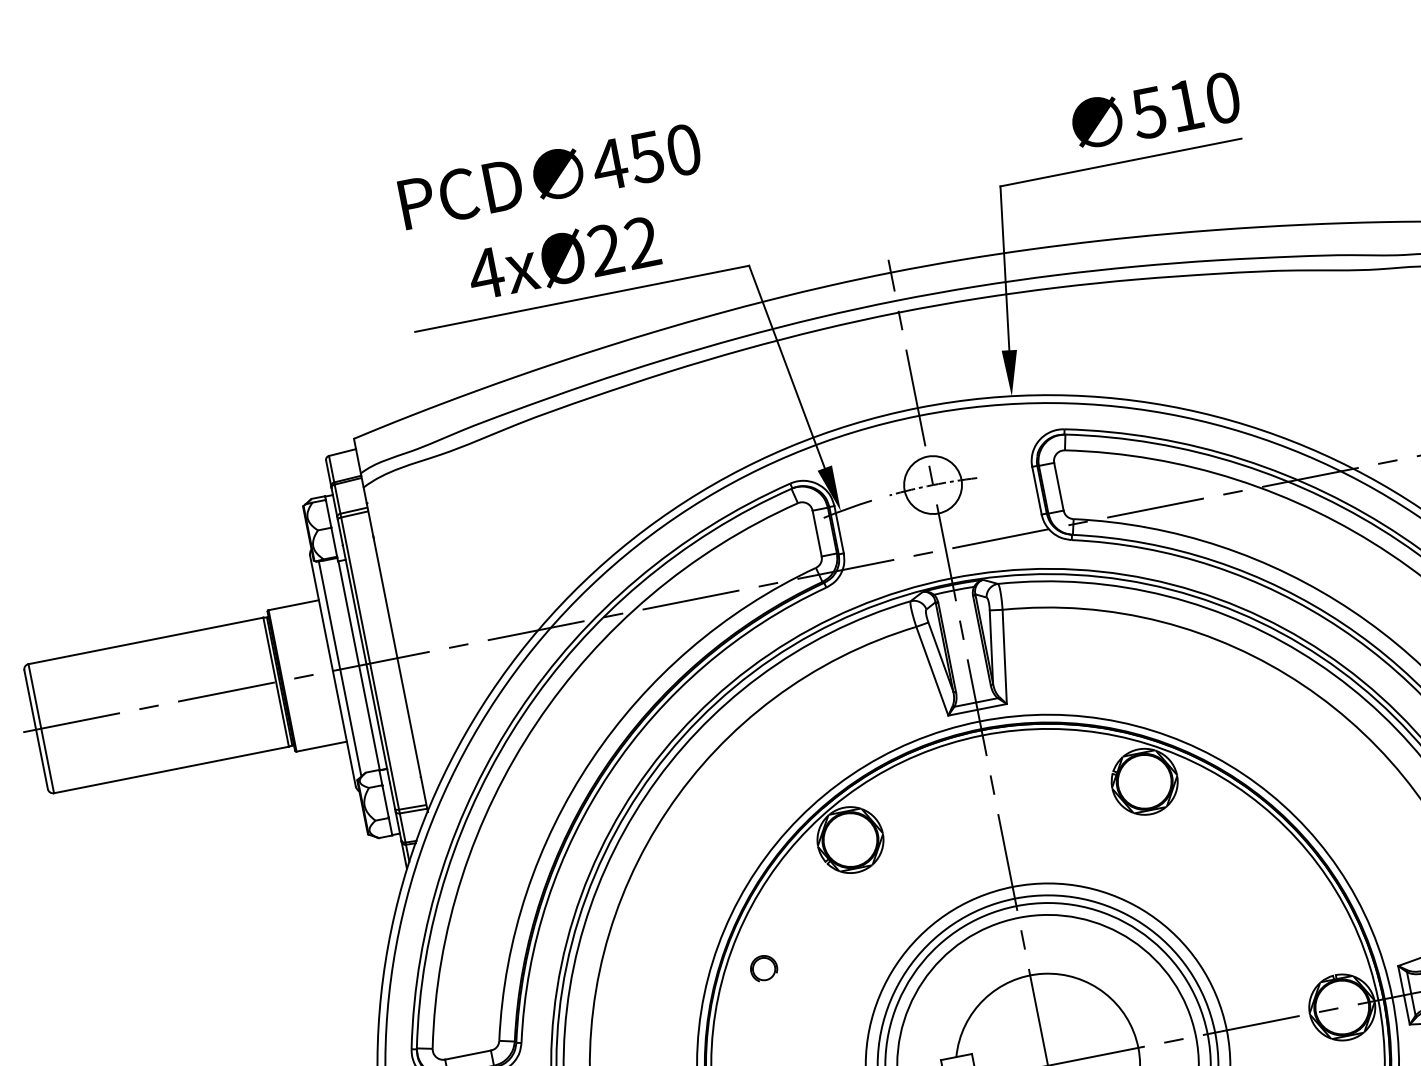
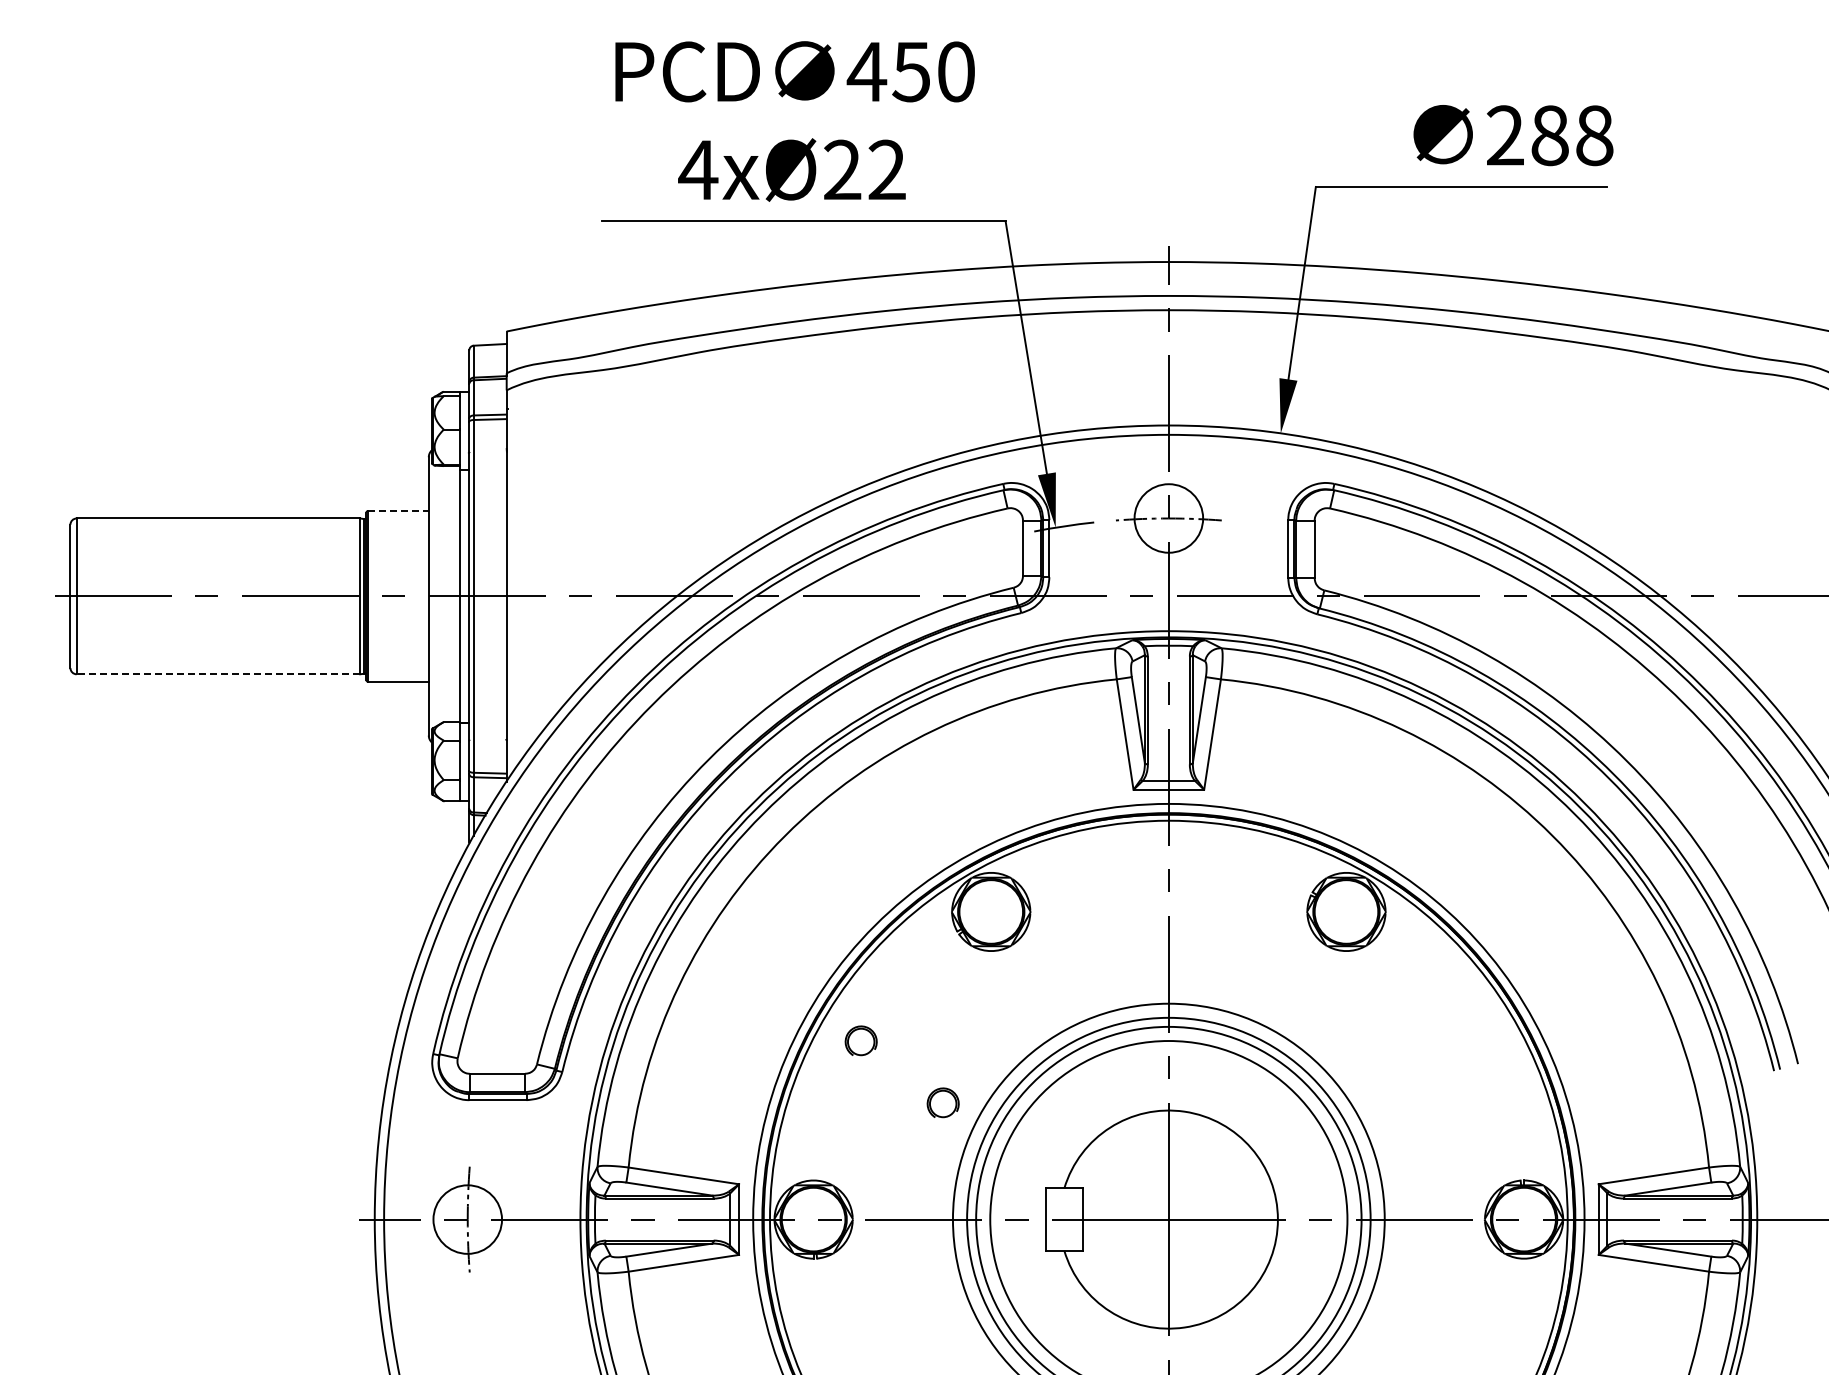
text: (1185, 105) -> (1549, 135), 510 -> 288
line: (293, 605) -> (398, 511), solid -> dashed
line: (339, 668) -> (437, 595), removed
line: (171, 770) -> (218, 674), solid -> dashed
part: (841, 1005) -> (942, 1102), added

